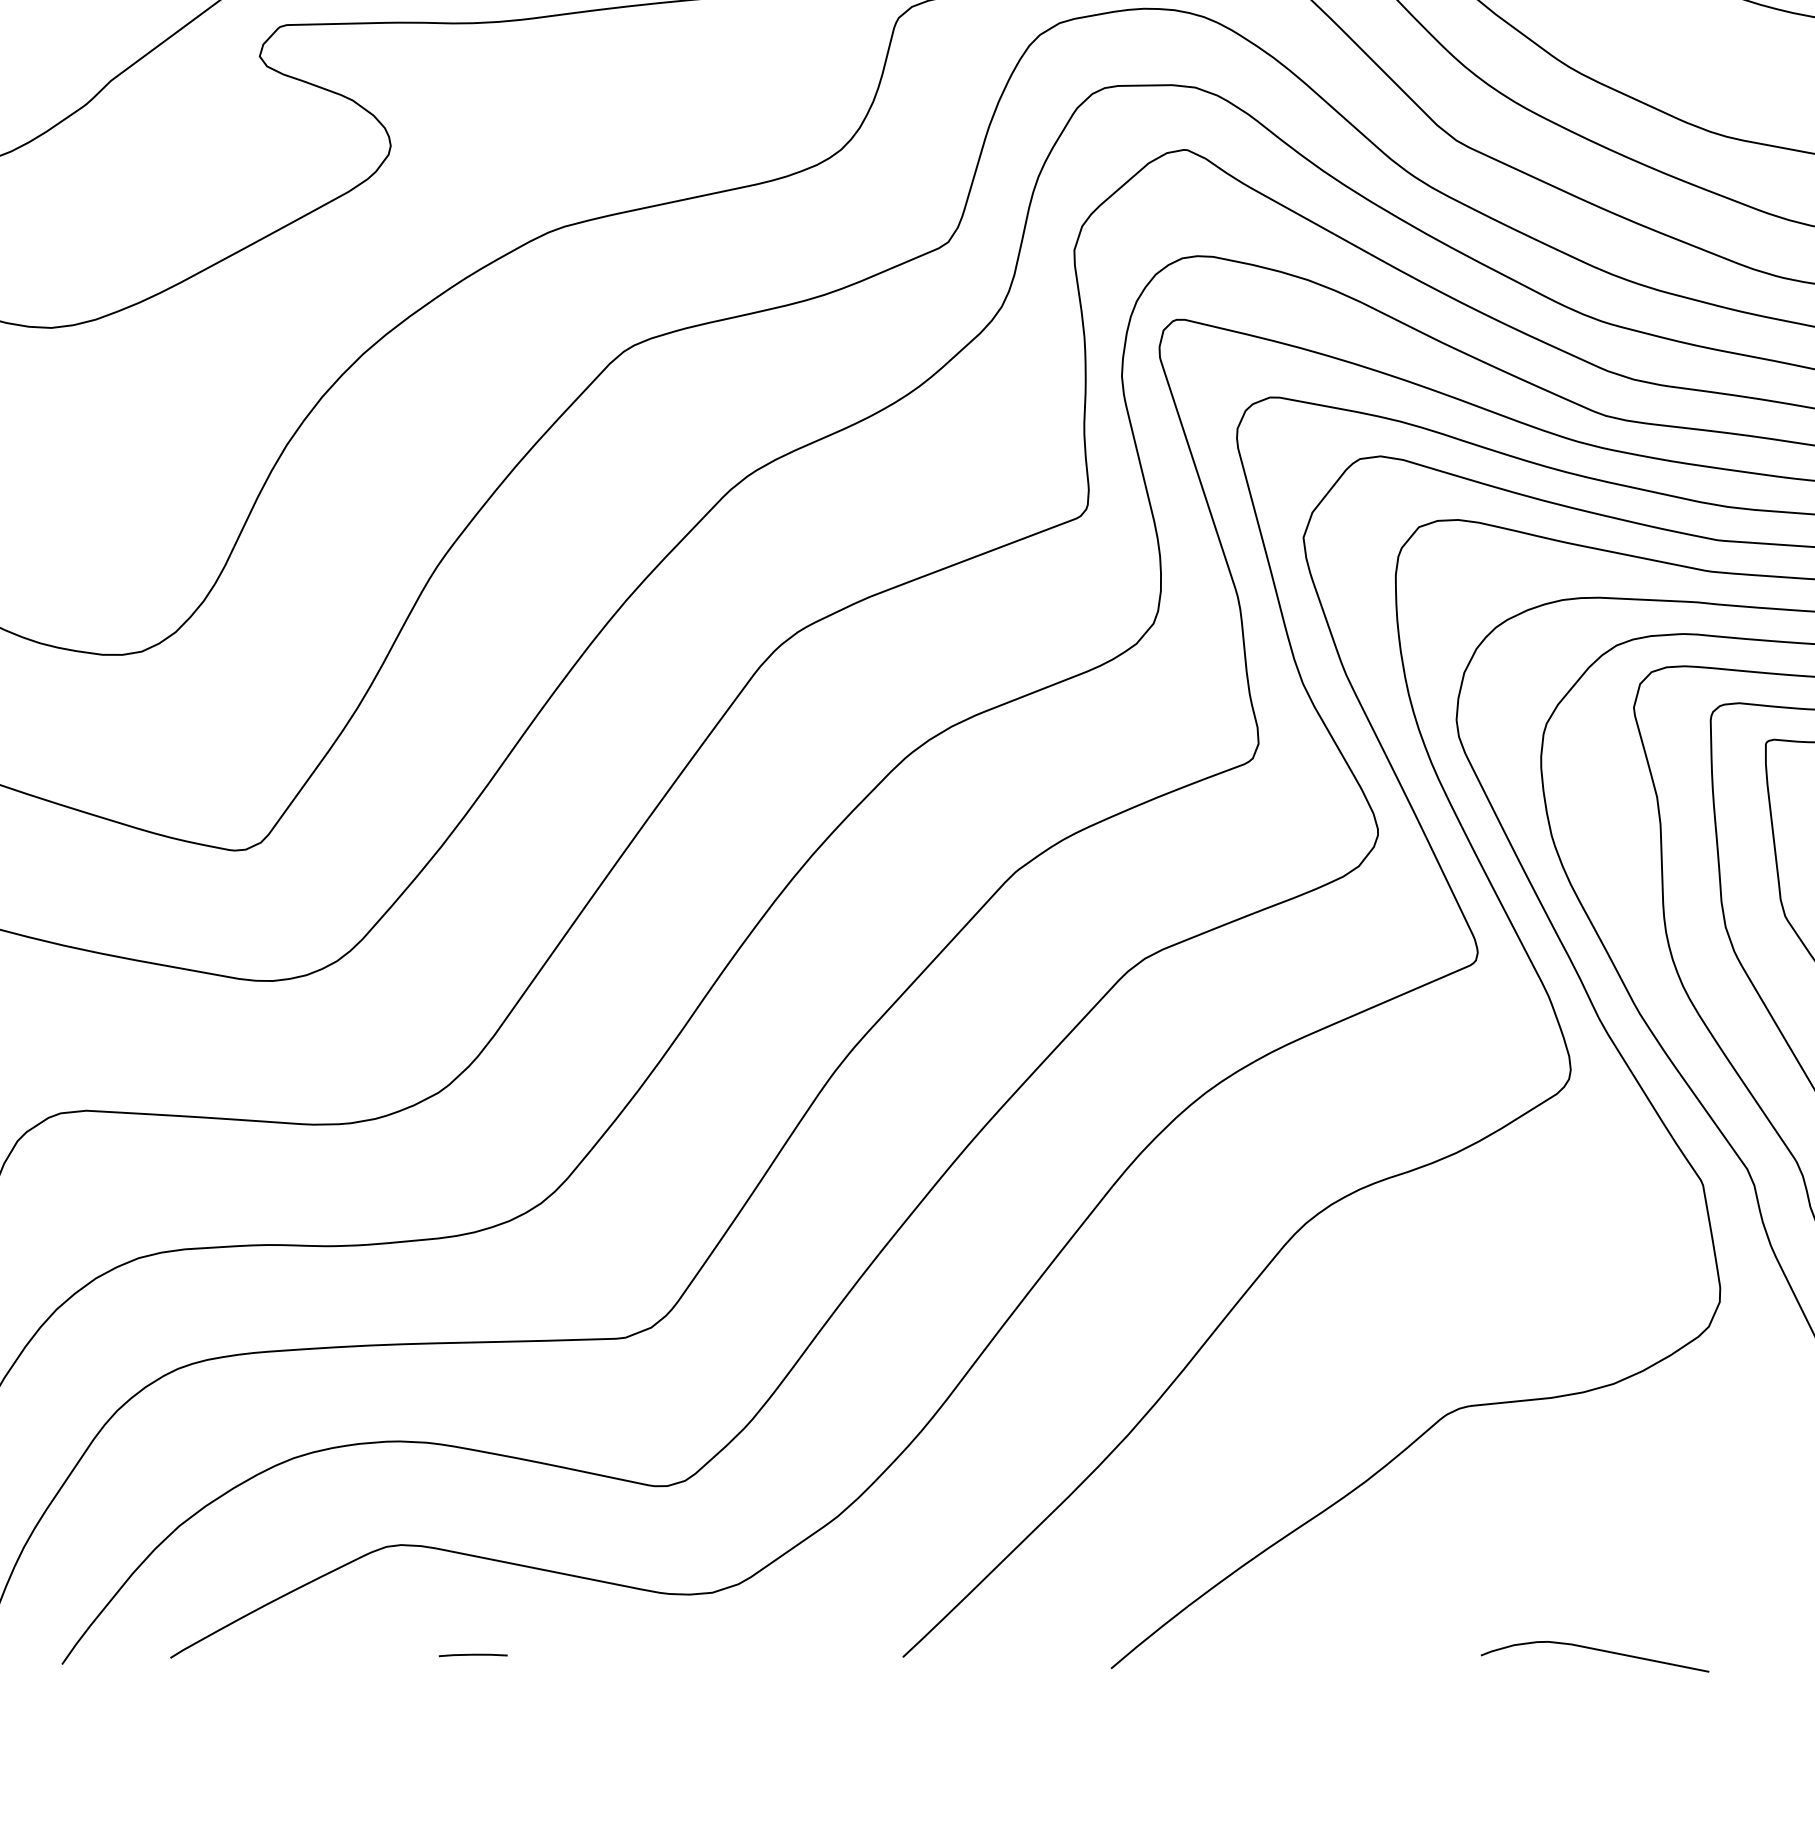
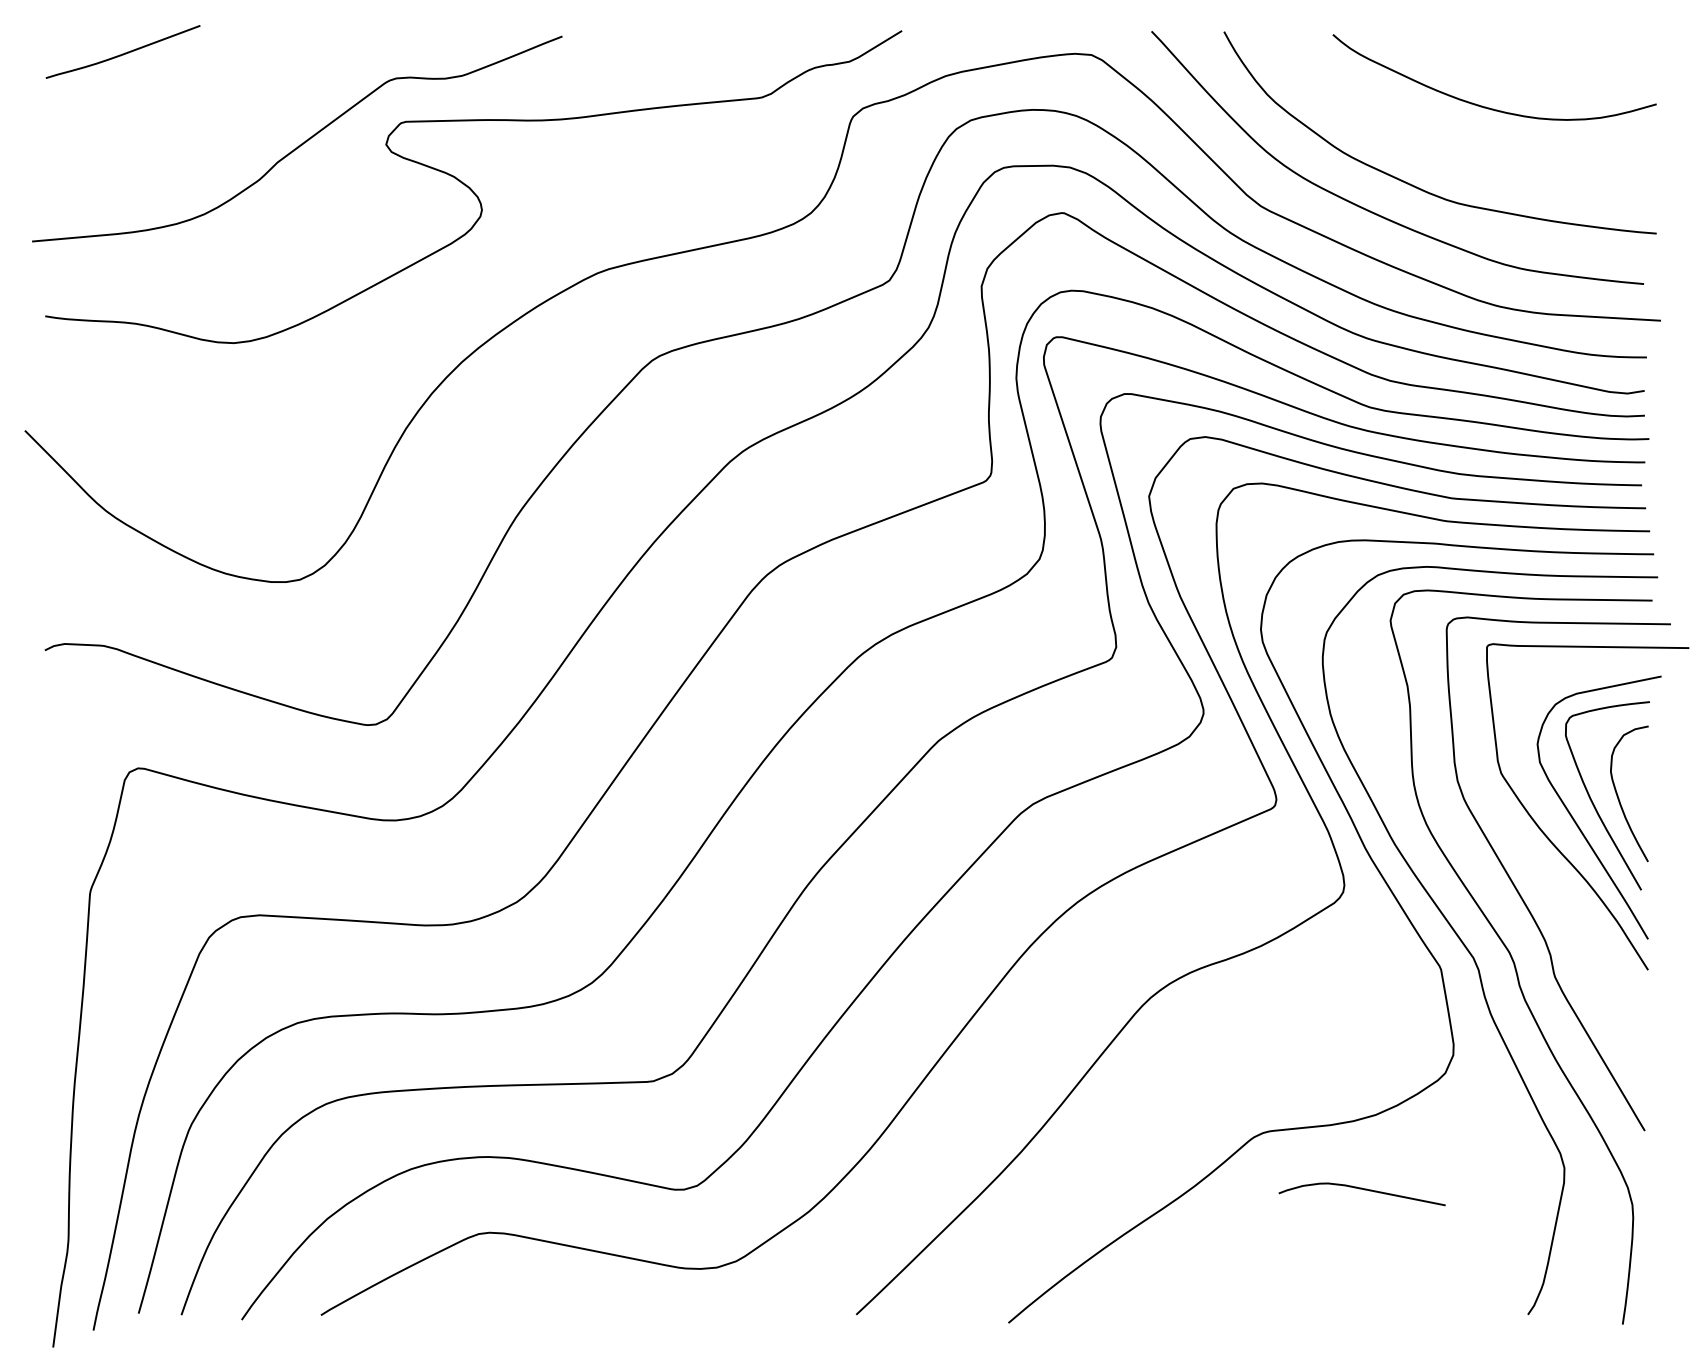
curve: (1594, 1650) -> (1361, 1189), moved
line: (473, 1655) -> (542, 1313), removed

